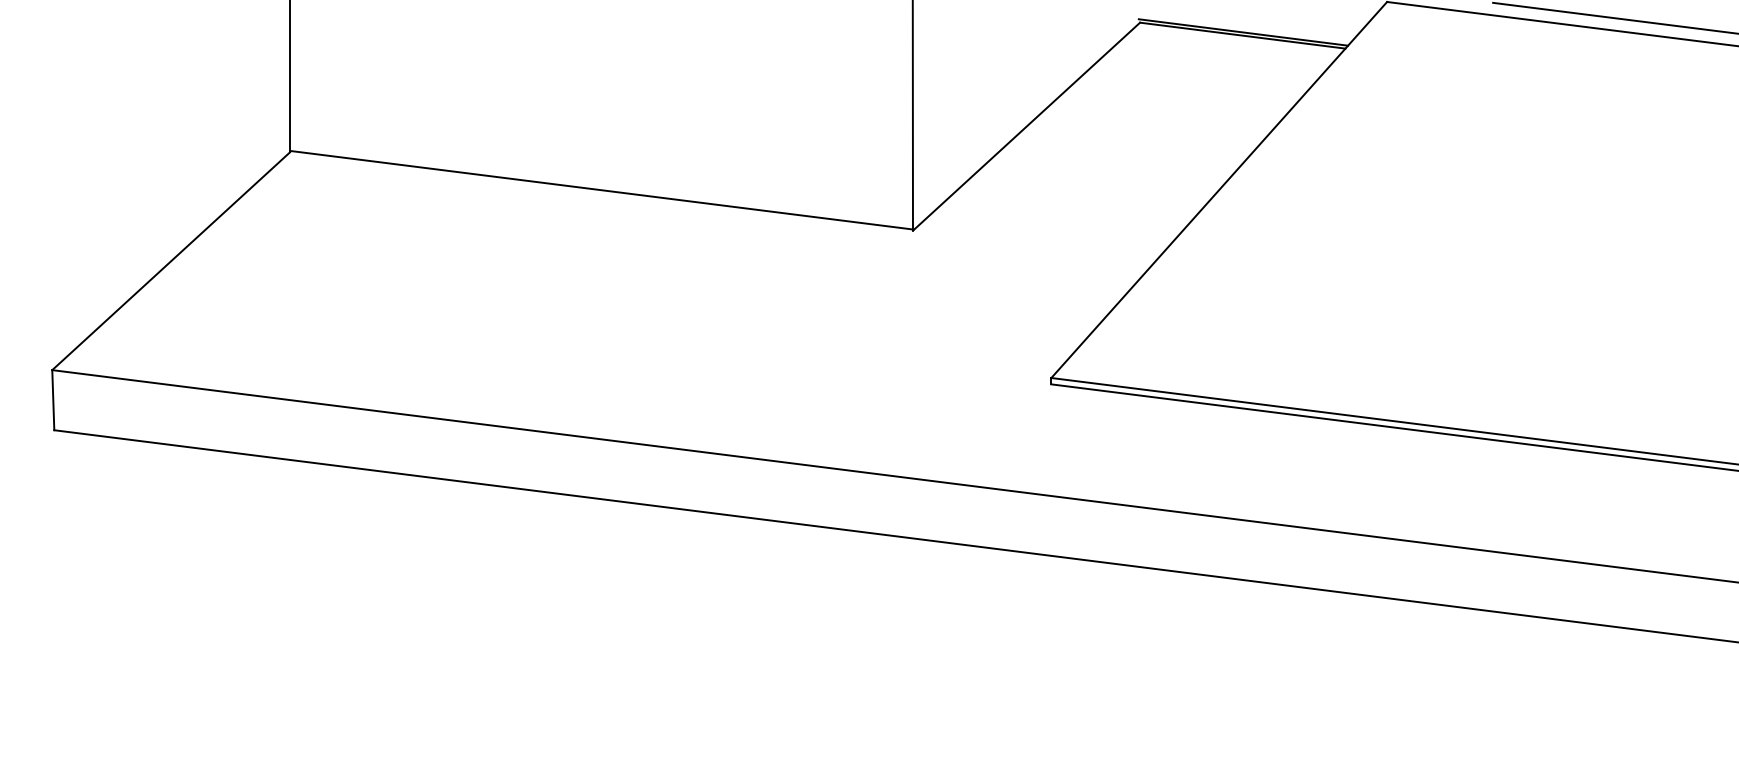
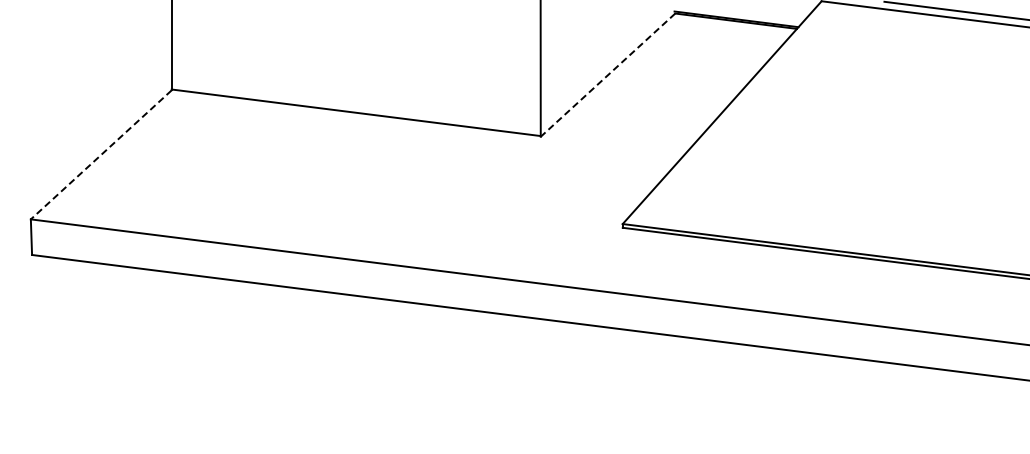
line: (1025, 127) -> (607, 75), solid -> dashed
line: (171, 260) -> (101, 154), solid -> dashed

